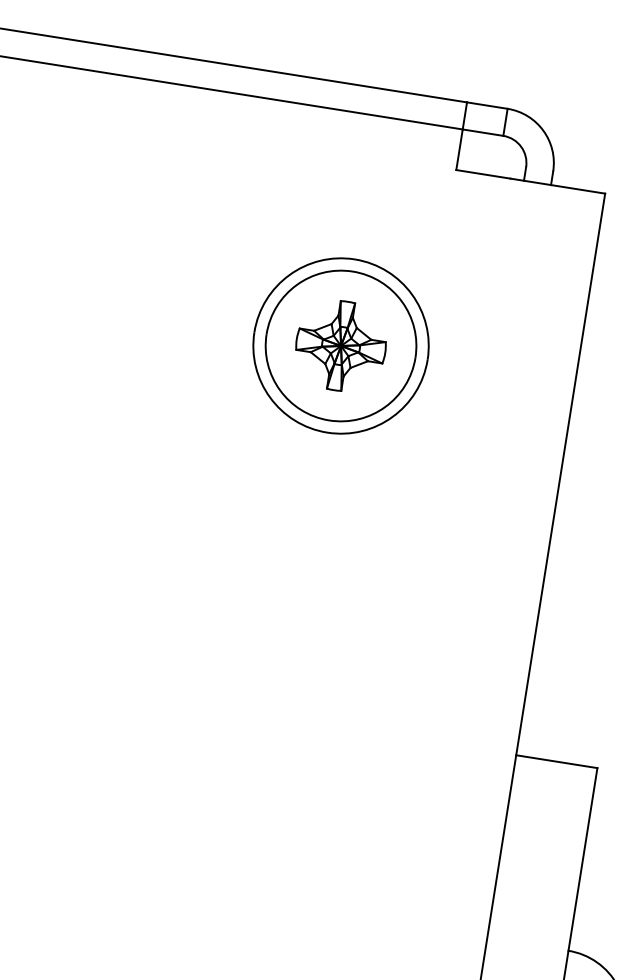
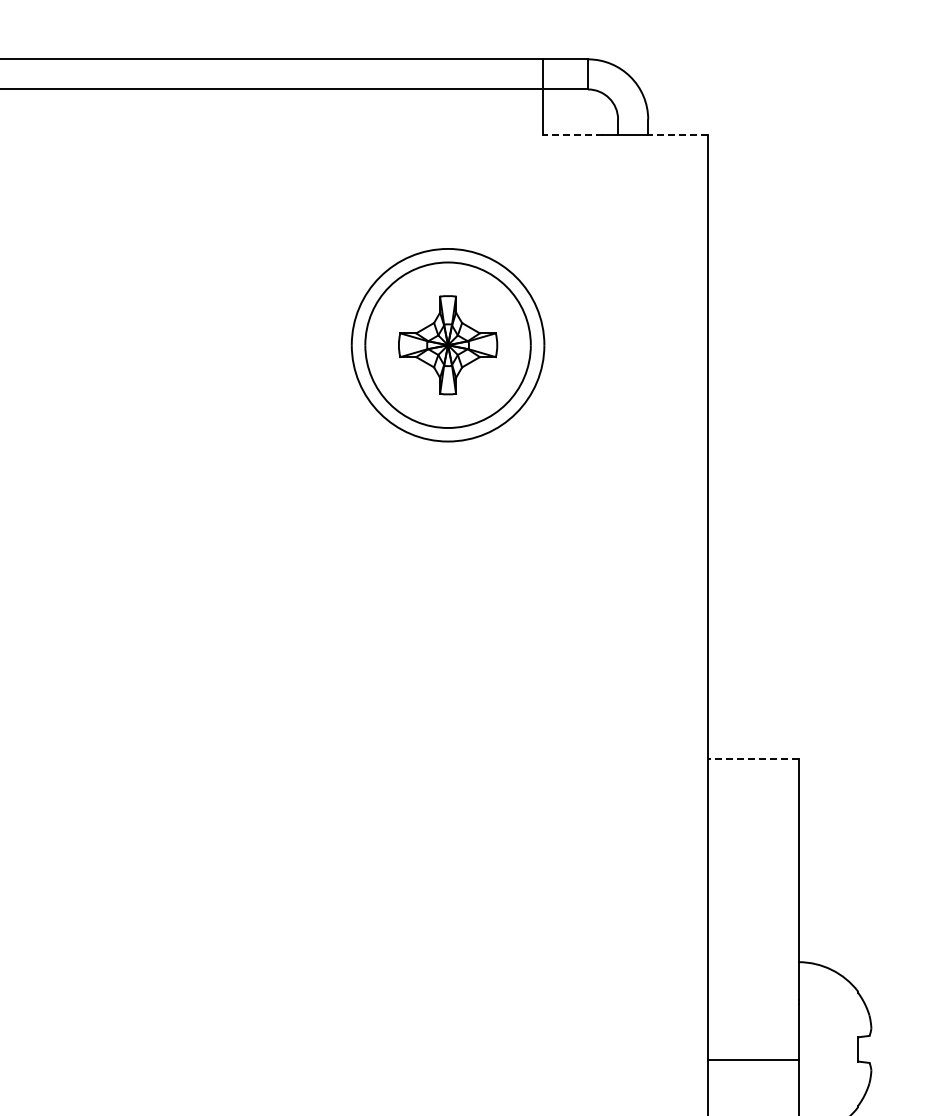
line: (482, 174) -> (572, 134), solid -> dashed
line: (577, 189) -> (677, 134), solid -> dashed
line: (556, 762) -> (753, 759), solid -> dashed

